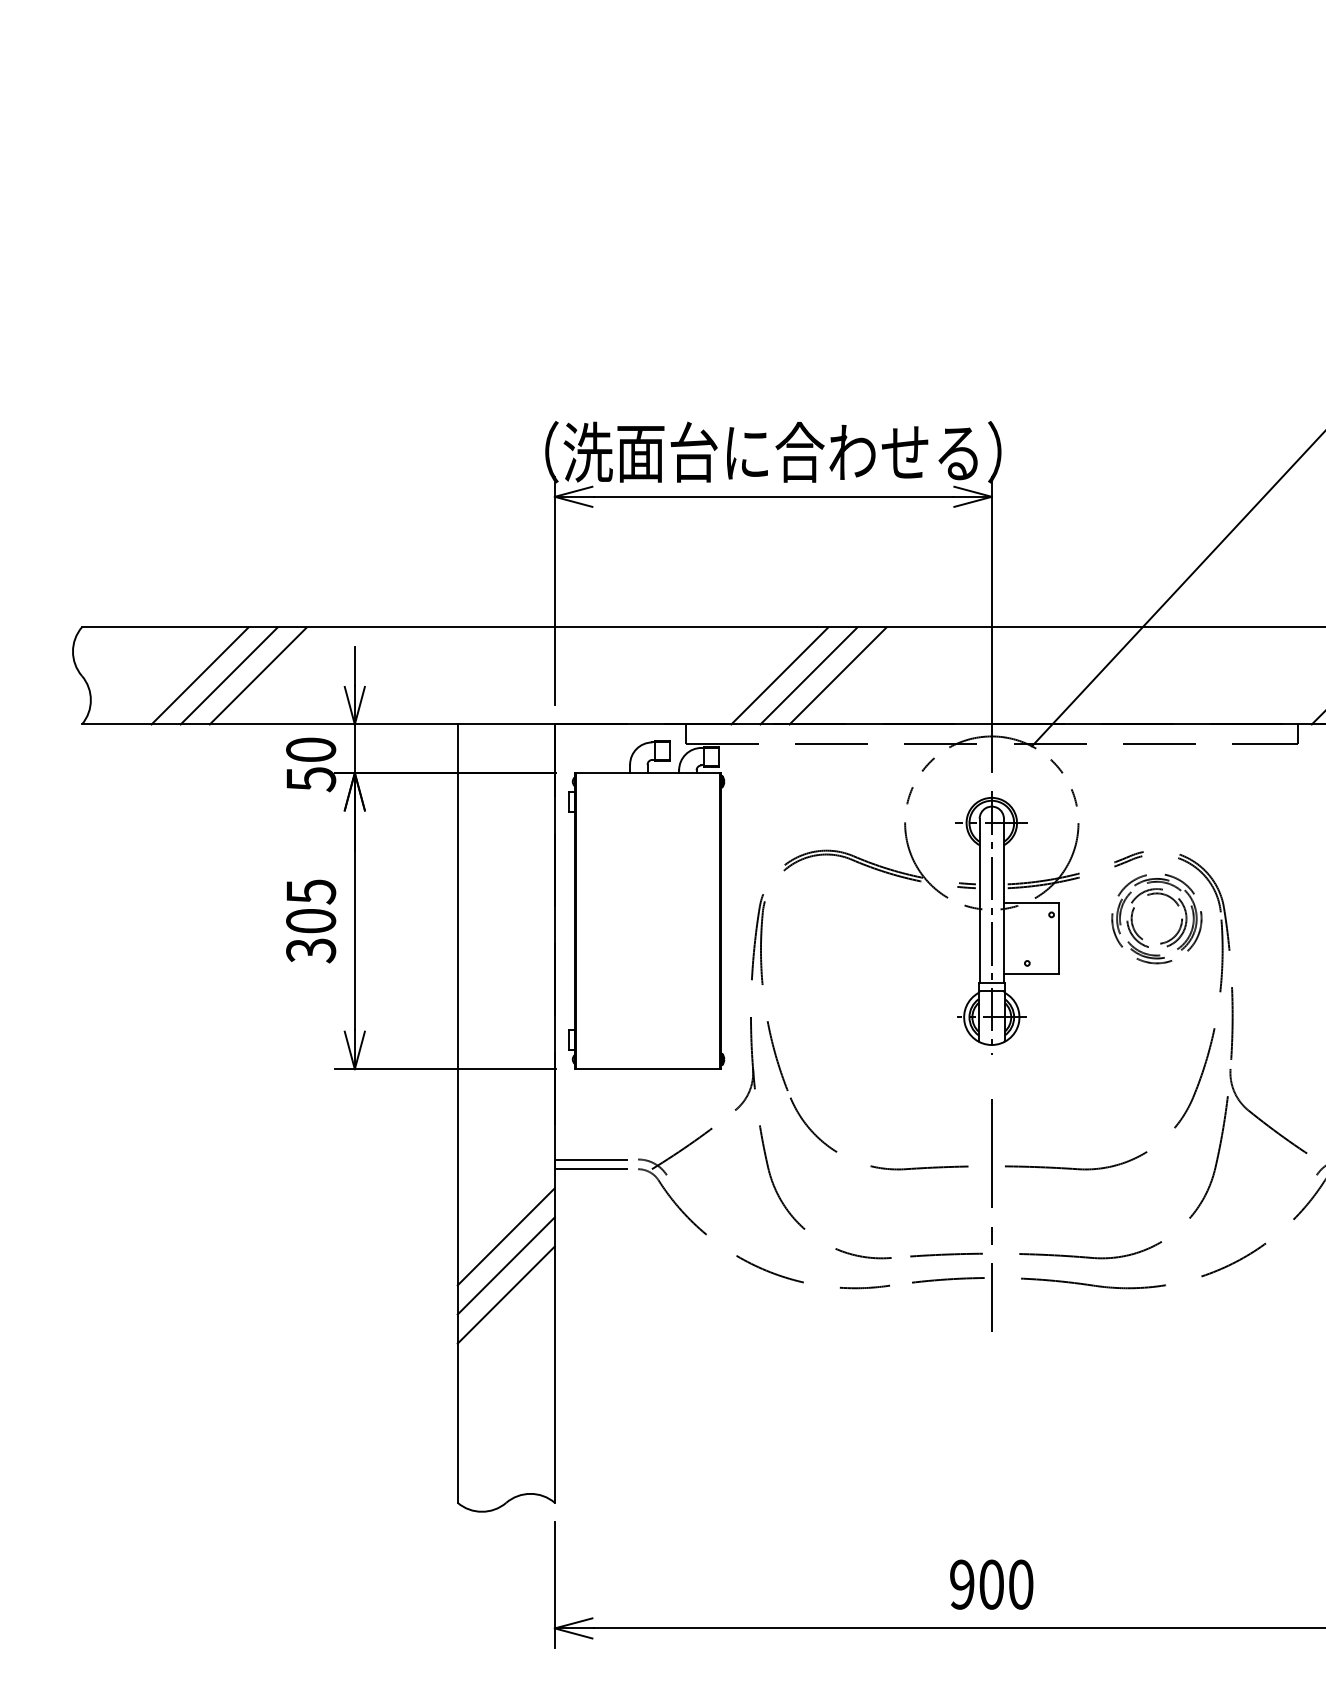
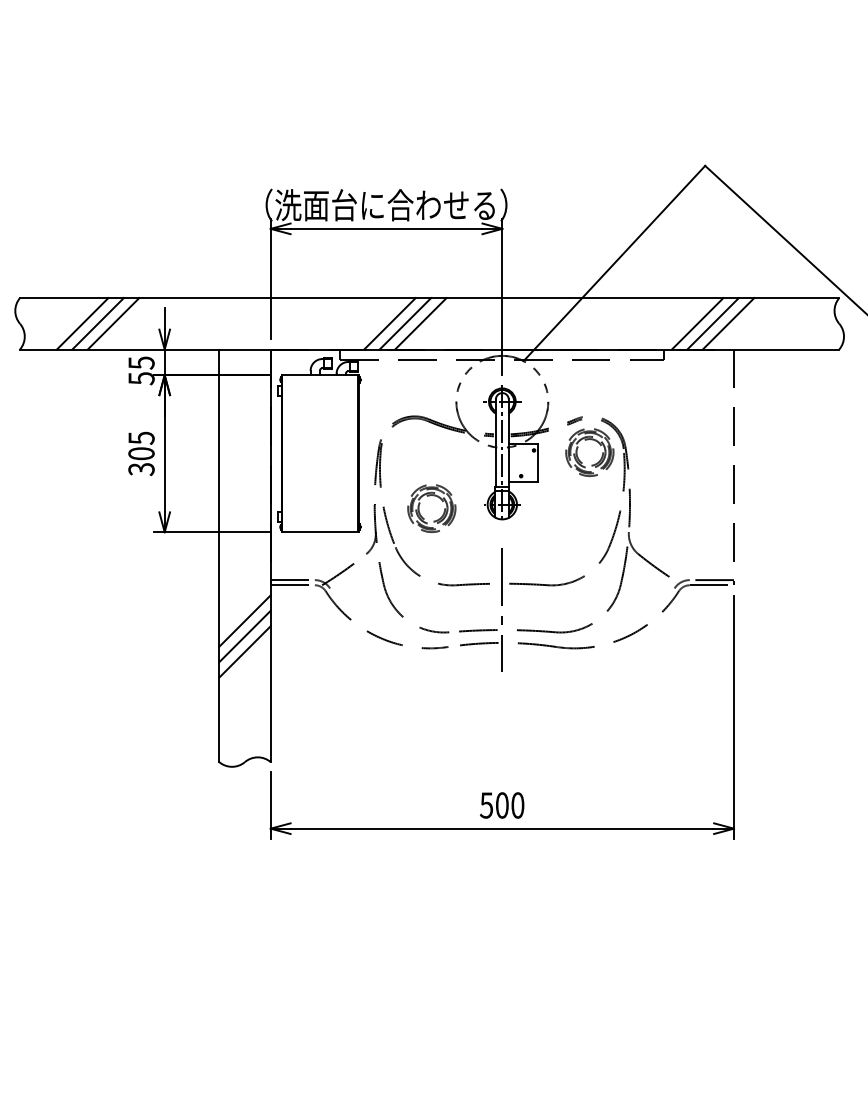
text: (311, 748) -> (141, 362), 50 -> 55
part: (835, 1024) -> (419, 508), added
text: (961, 1584) -> (486, 805), 900 -> 500

